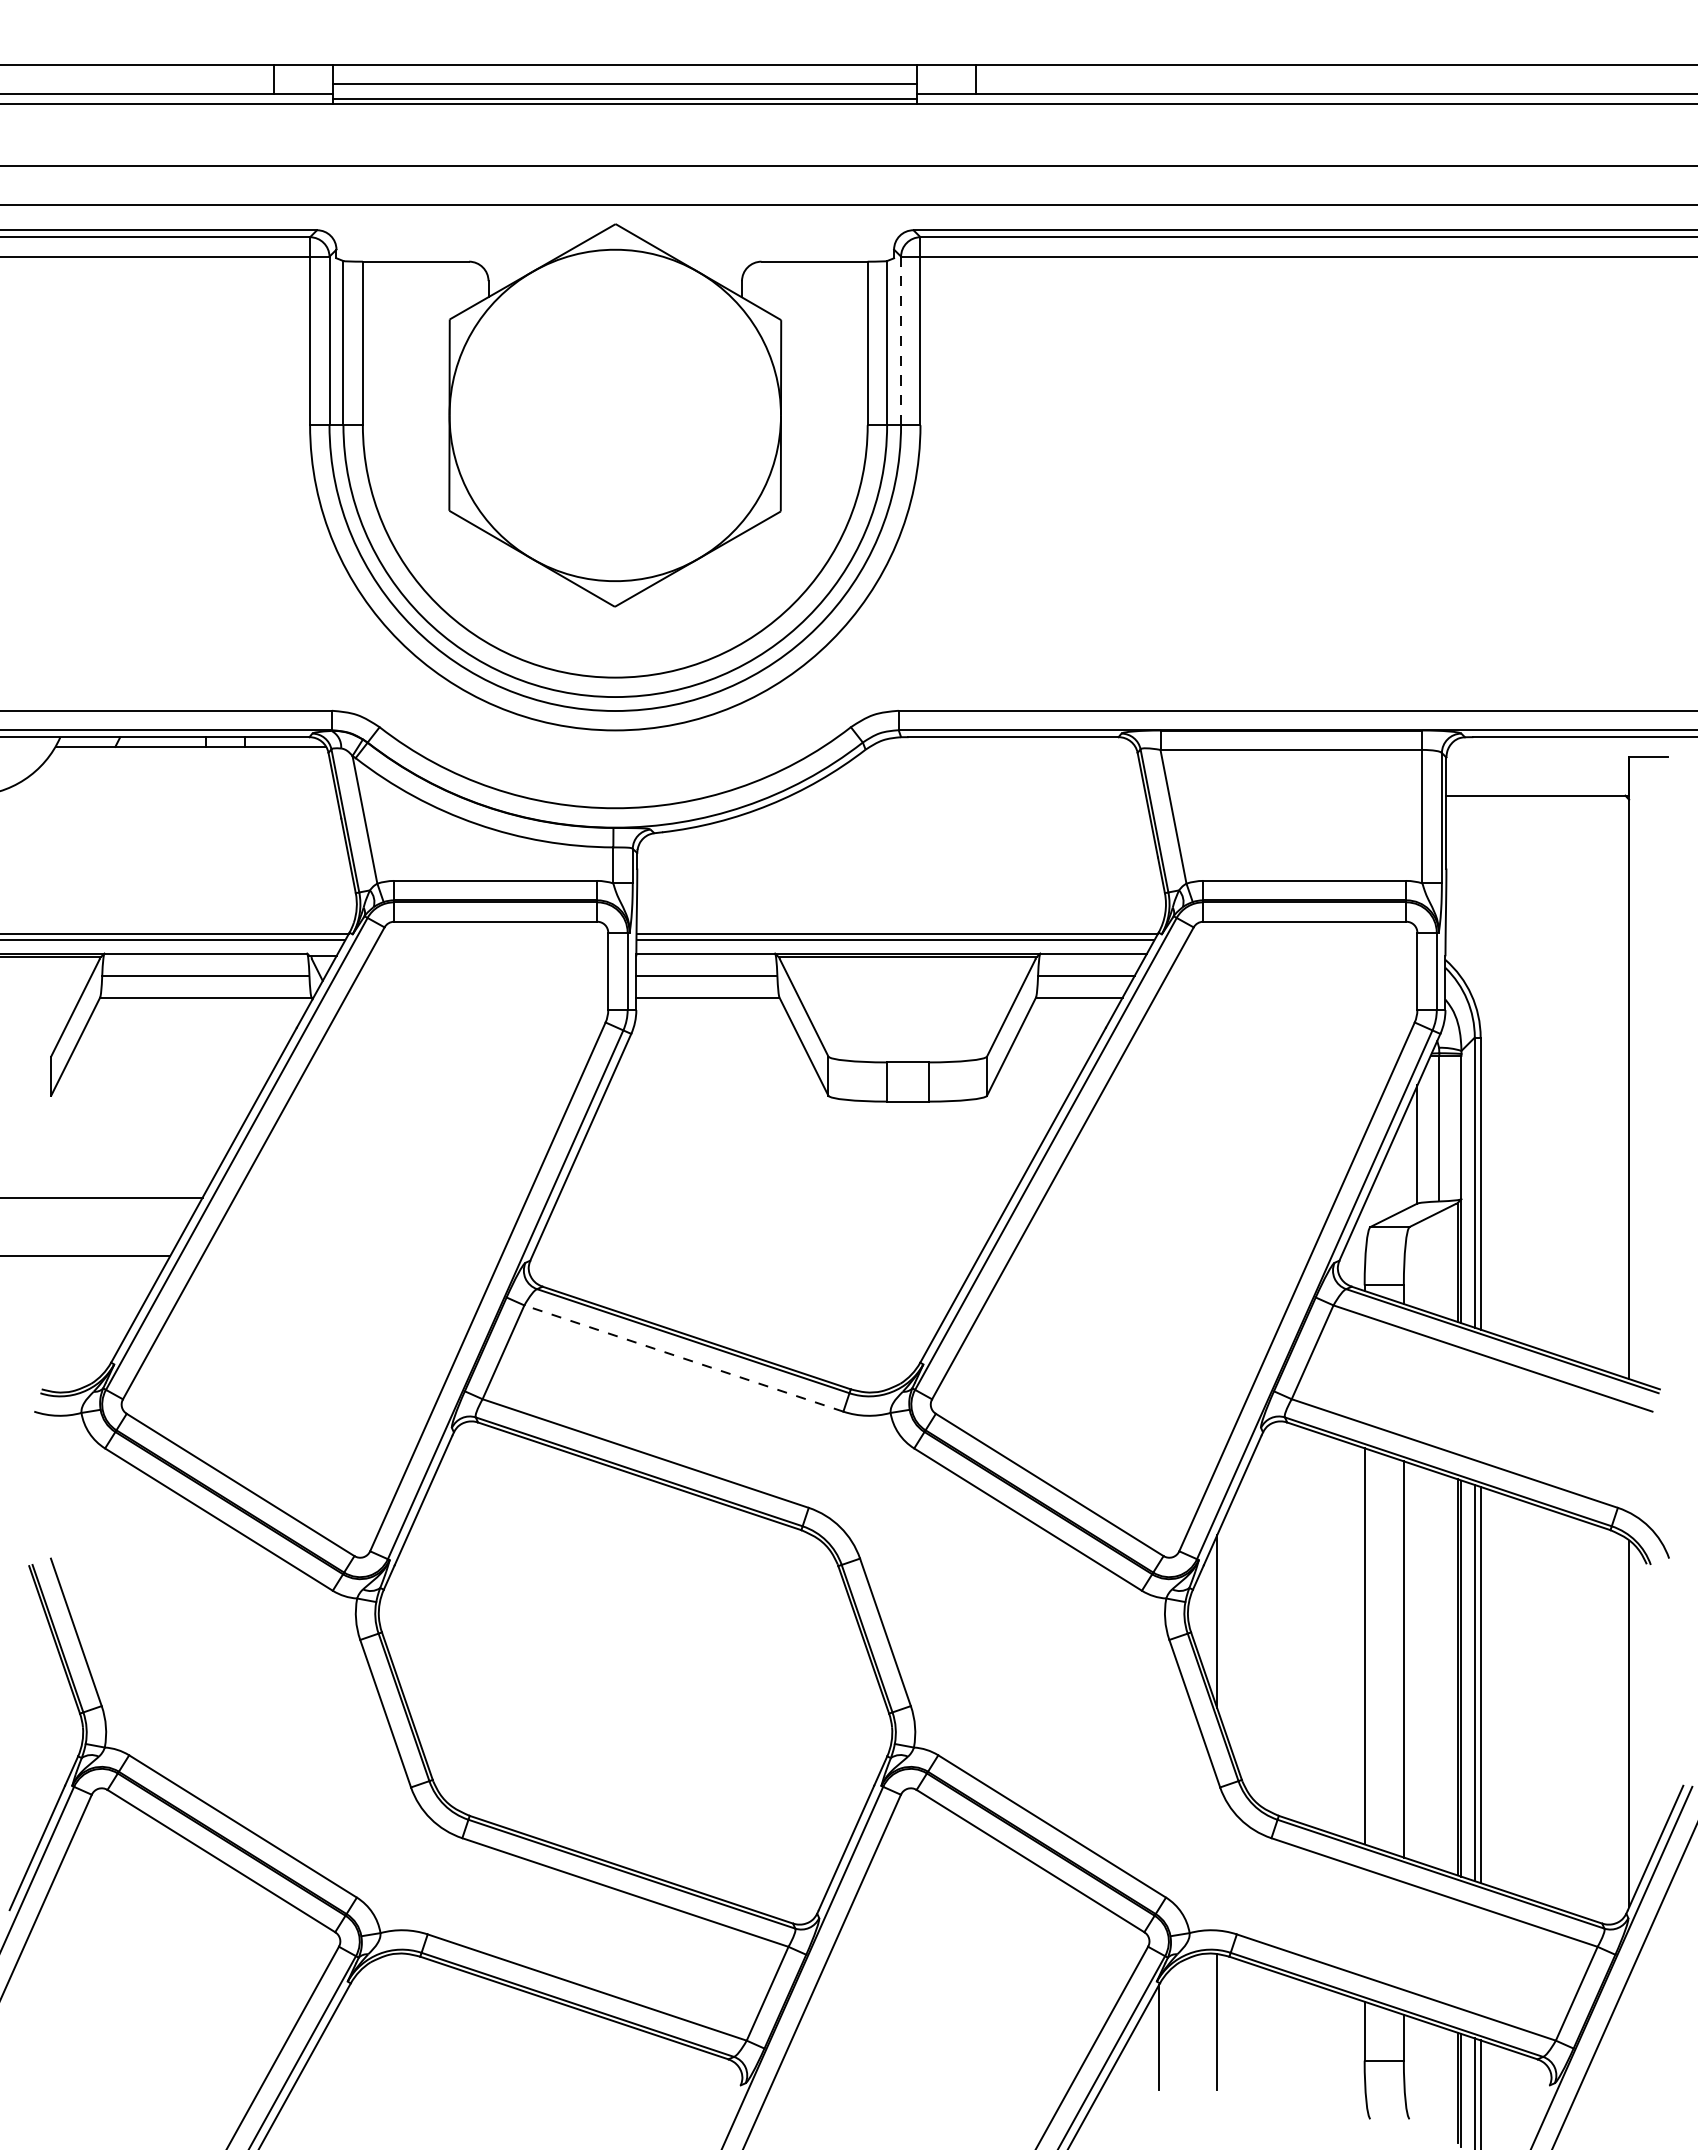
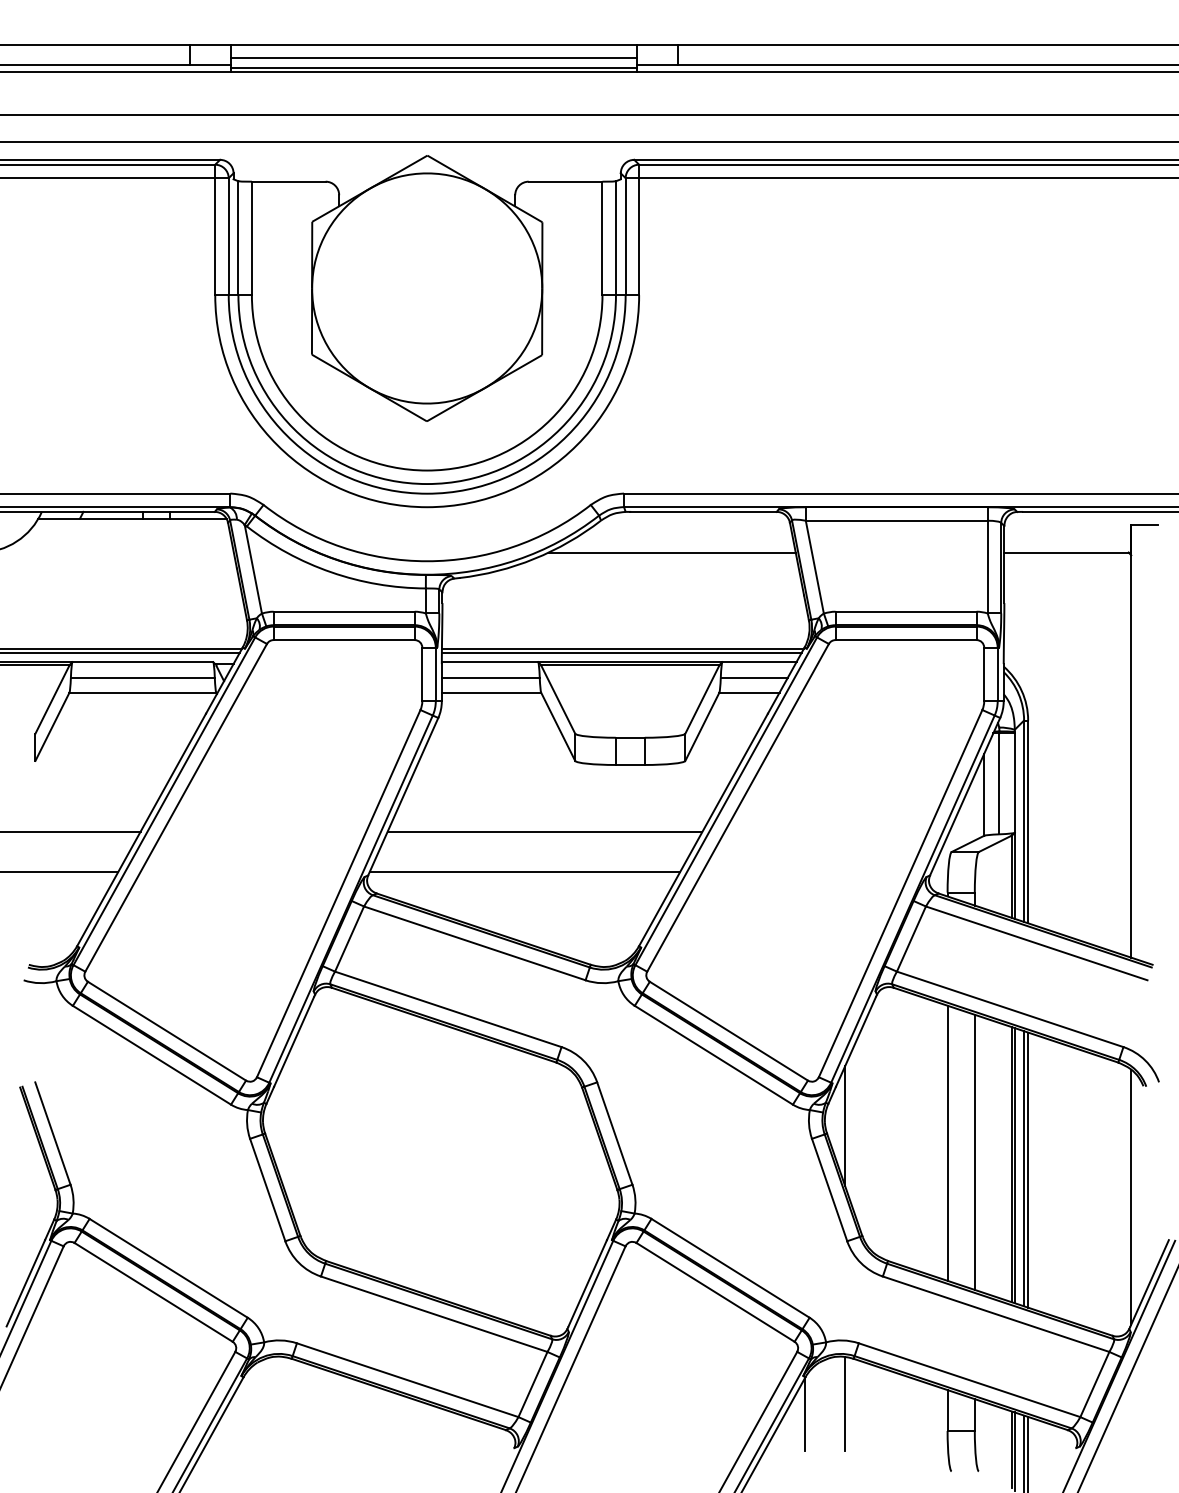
line: (900, 340) -> (625, 236), dashed -> solid
line: (967, 795) -> (671, 552), added
line: (784, 1197) -> (544, 831), added
line: (755, 1256) -> (524, 872), added
line: (683, 1358) -> (474, 943), dashed -> solid

